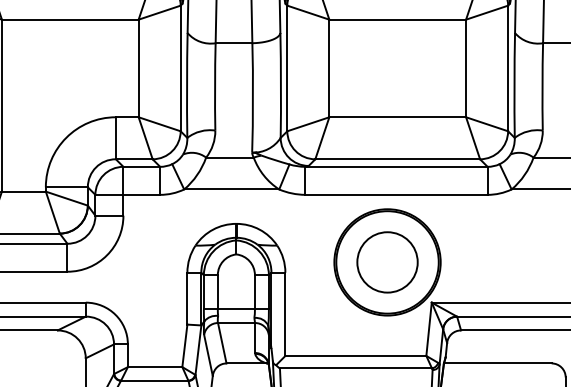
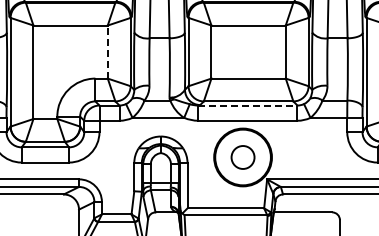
line: (138, 69) -> (107, 52), solid -> dashed
line: (395, 166) -> (247, 105), solid -> dashed
circle: (386, 262) -> (242, 157), size x0.7

